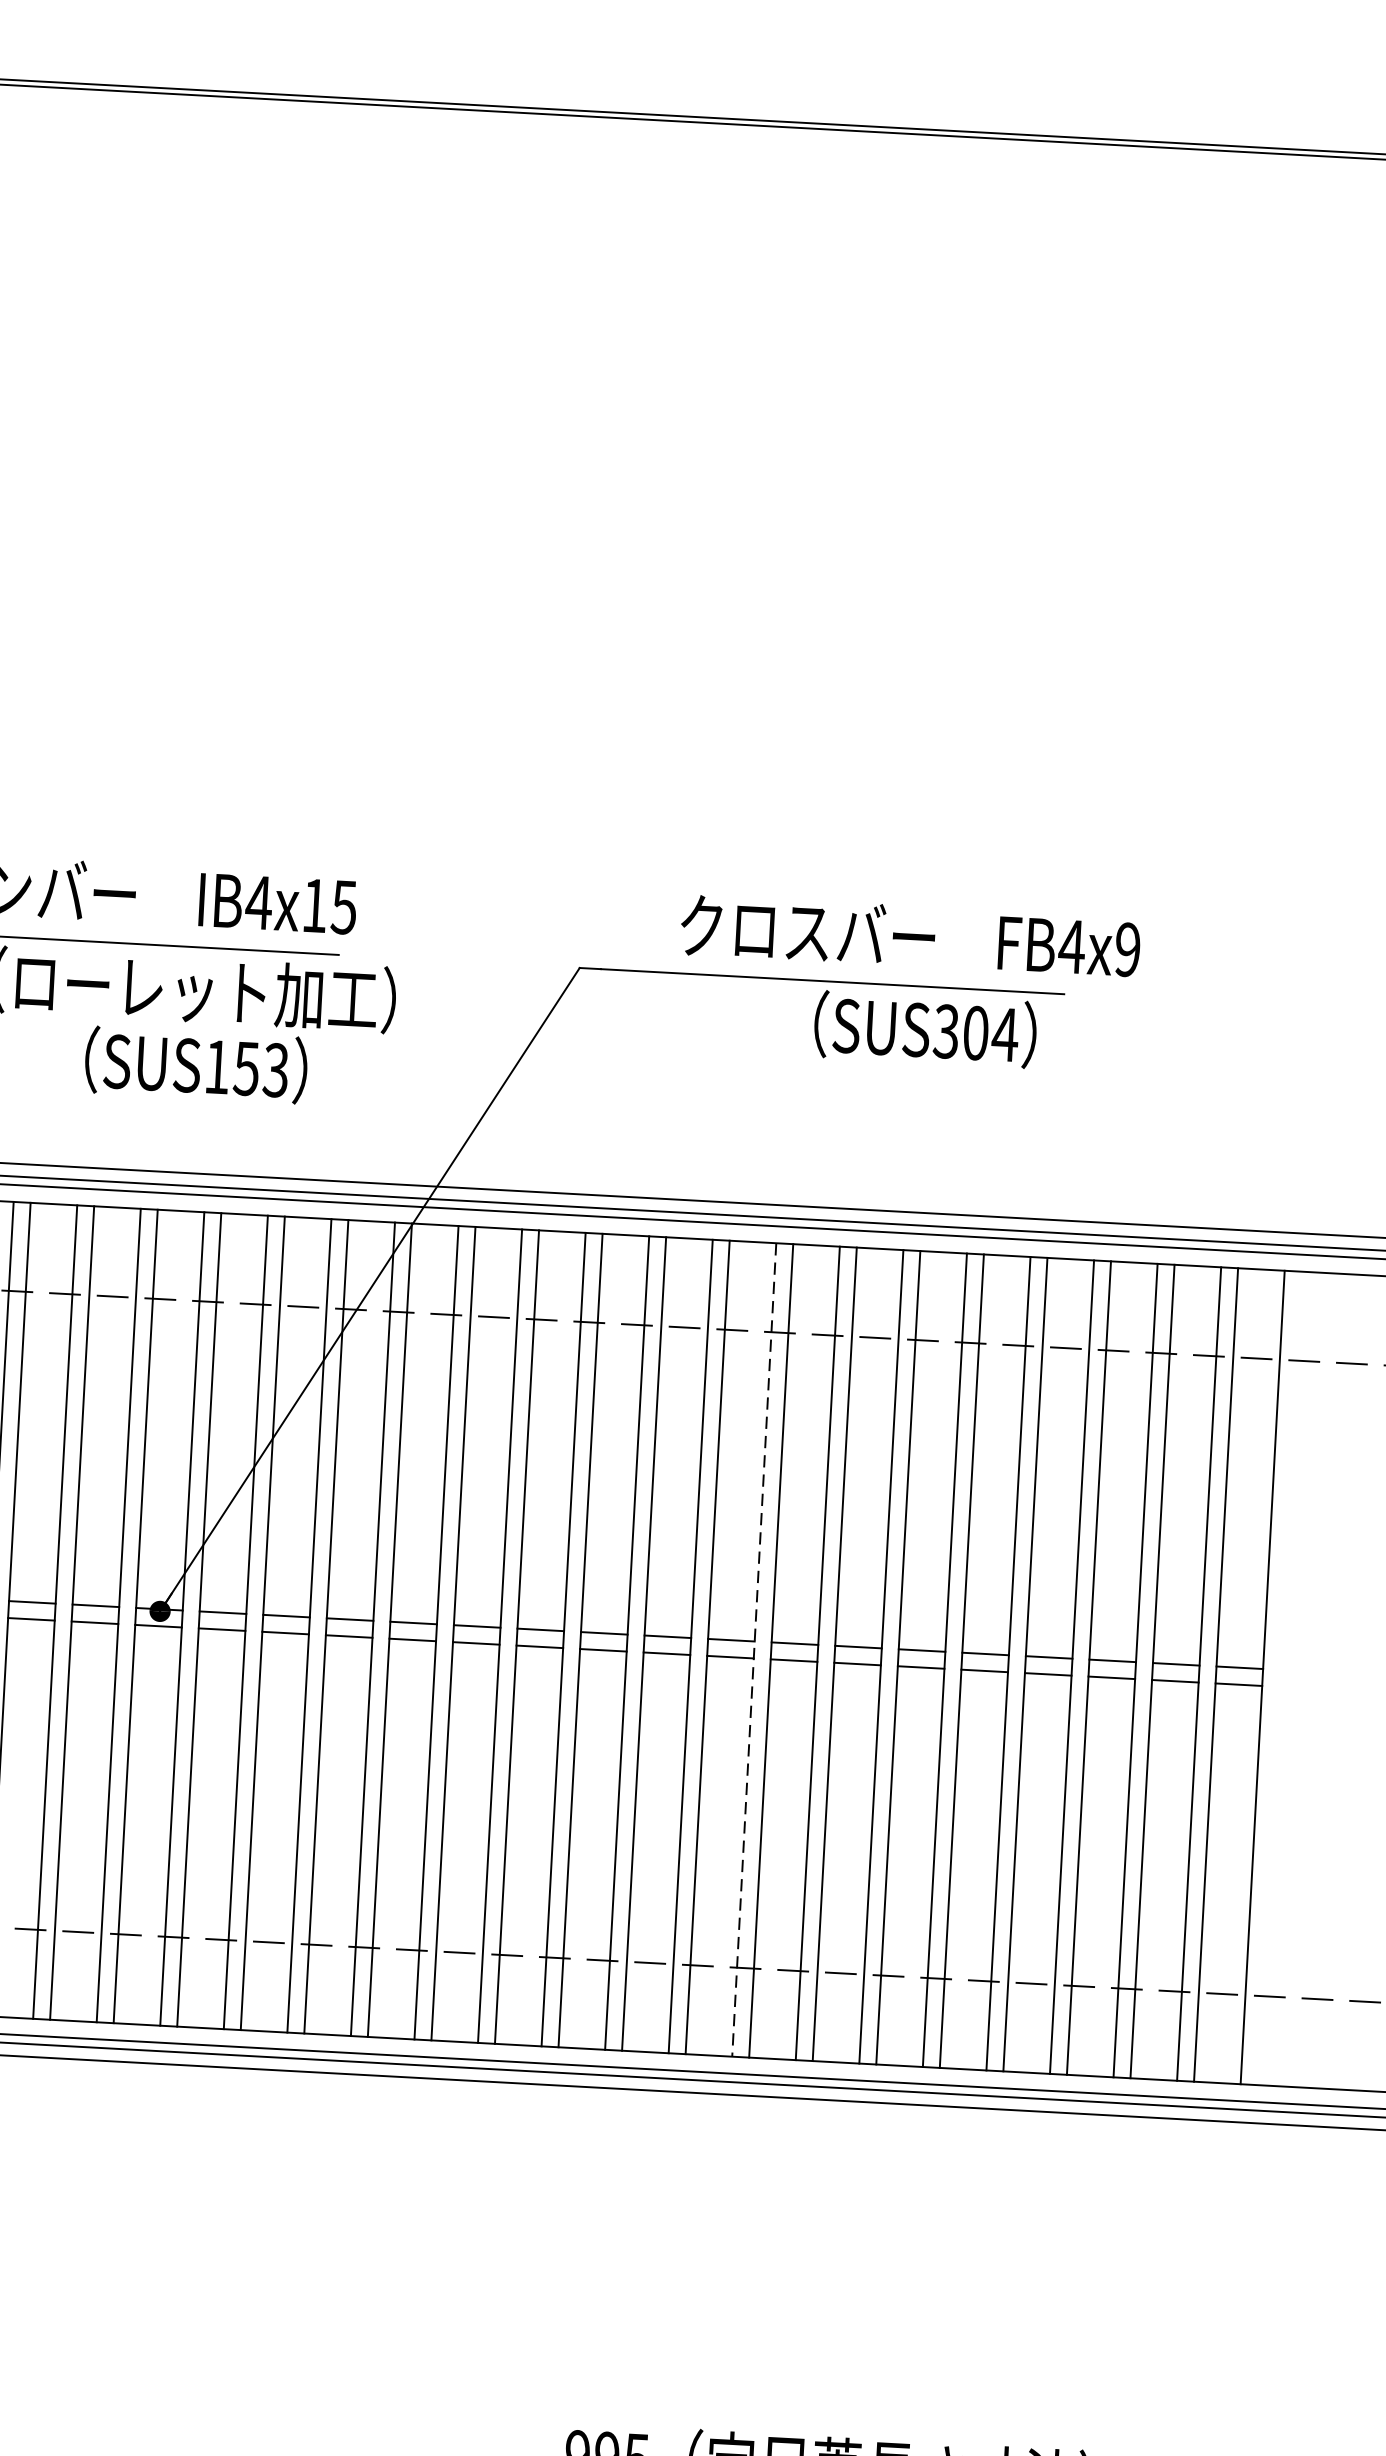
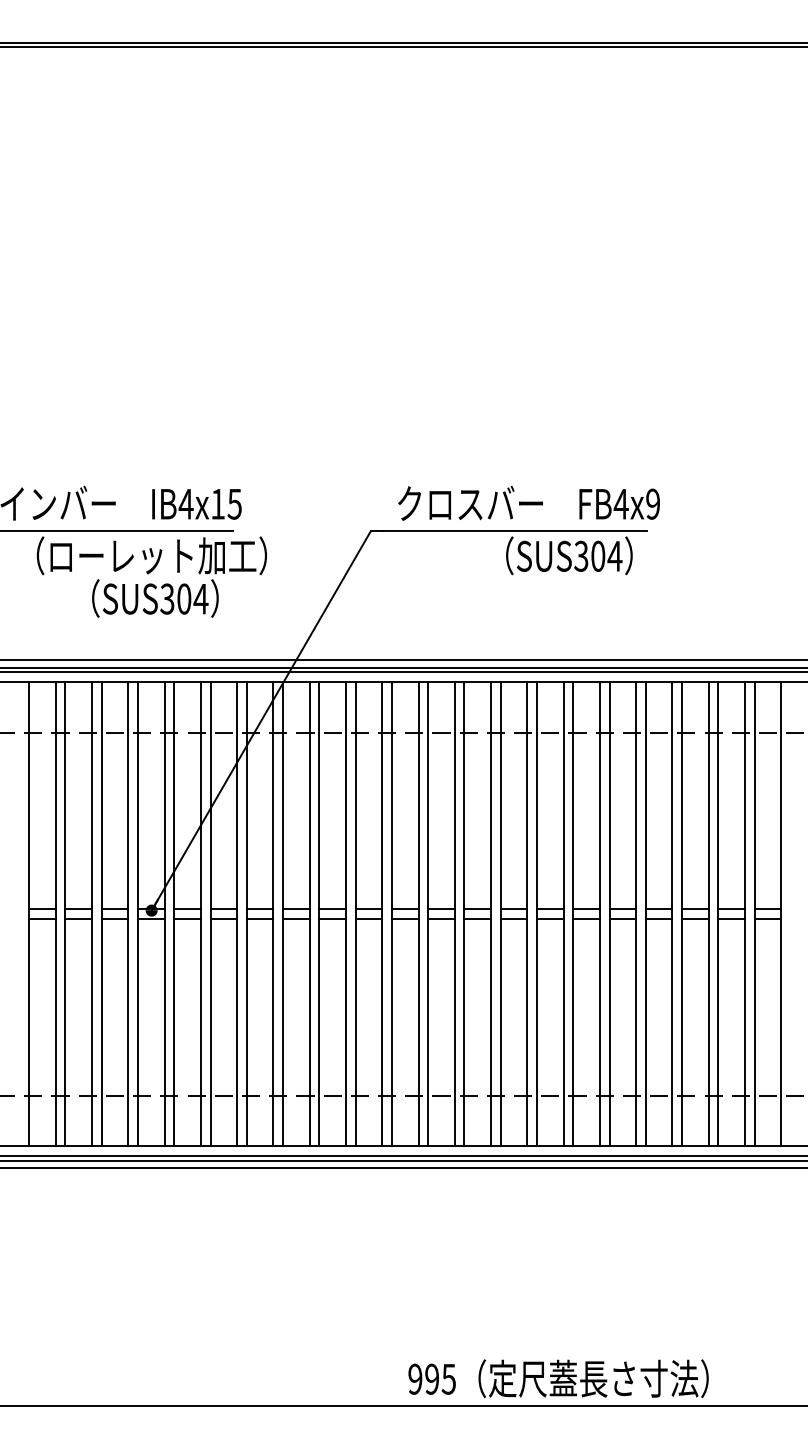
text: (909, 936) -> (528, 503), moved
text: (247, 1067) -> (184, 598), SUS153 -> SUS304
line: (754, 1650) -> (491, 914), dashed -> solid

